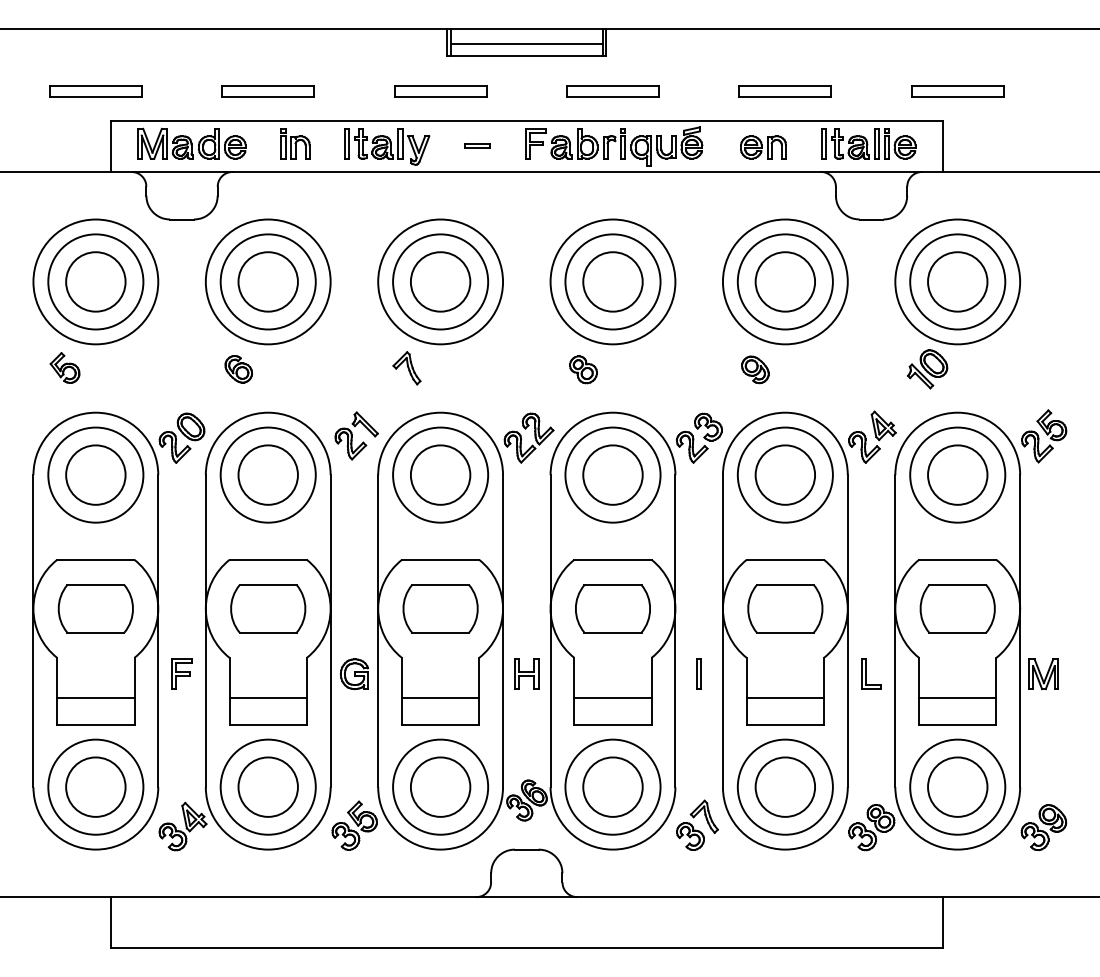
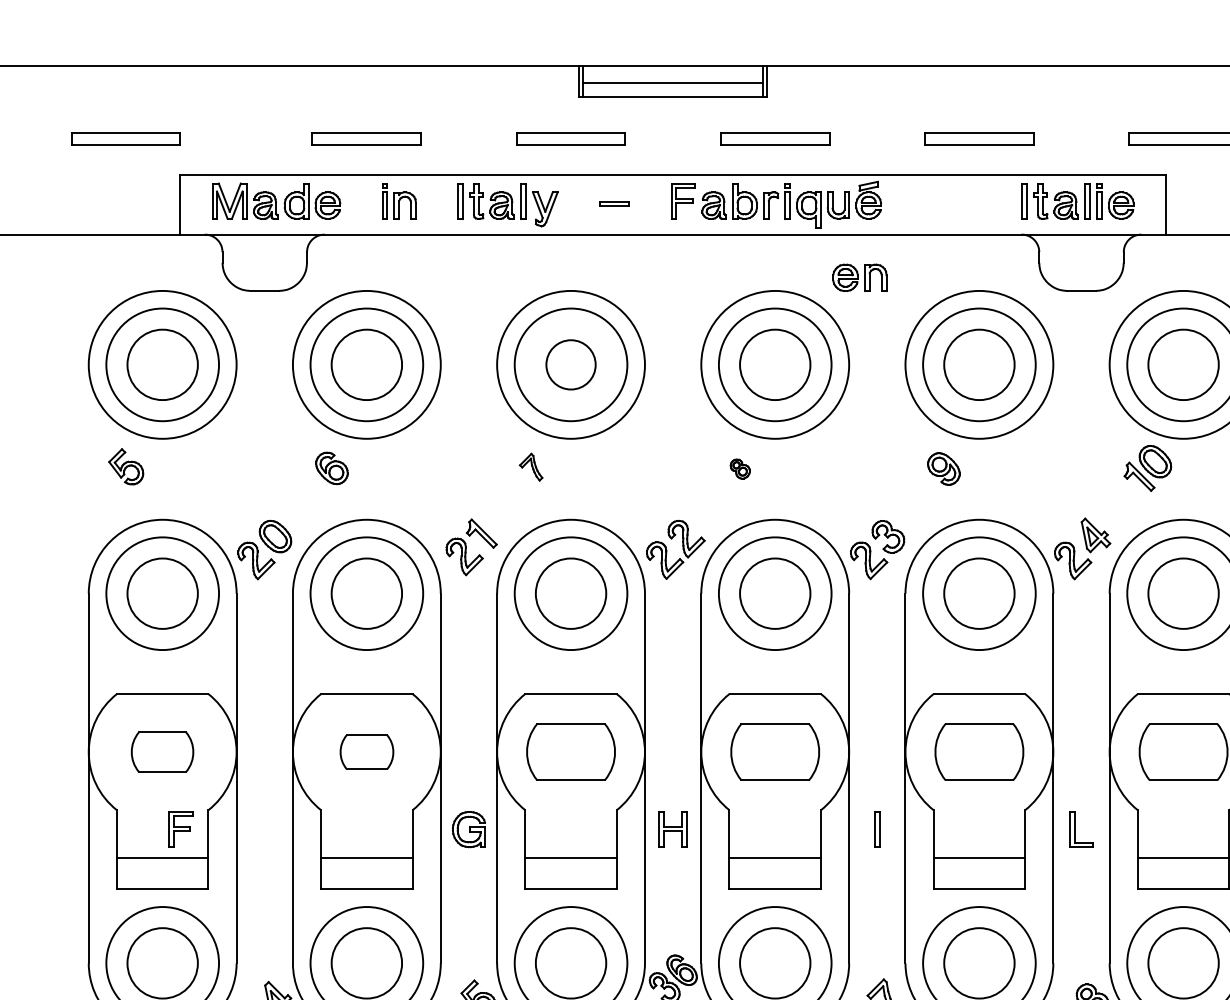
part: (95, 91) -> (125, 139), moved
part: (763, 147) -> (859, 277), moved
circle: (440, 281) -> (570, 364), size x0.7
part: (406, 368) -> (530, 467), size x0.7
part: (583, 369) -> (740, 468), size x0.6
part: (95, 608) -> (162, 751), size x0.7
part: (268, 608) -> (367, 751), size x0.6
part: (181, 673) -> (180, 828), moved

